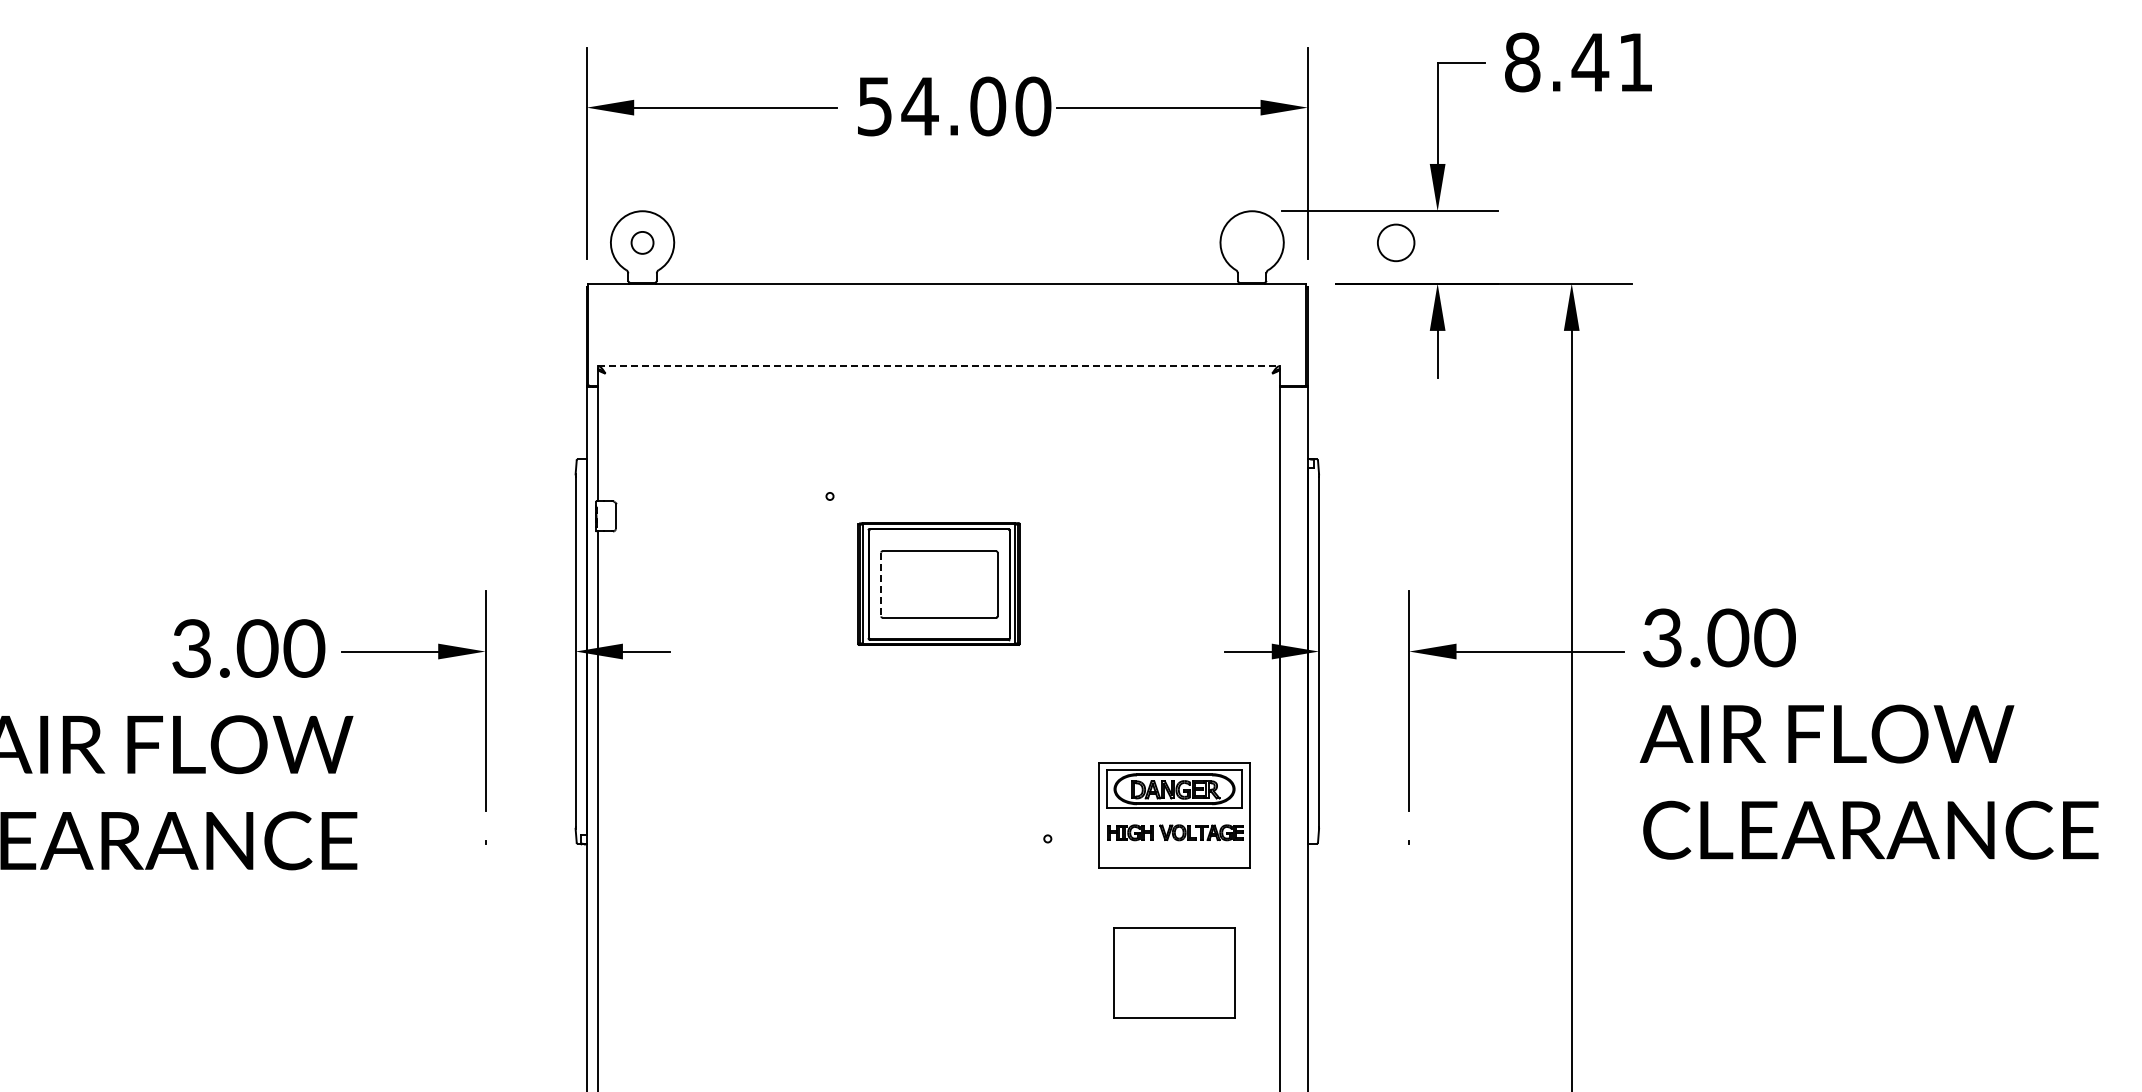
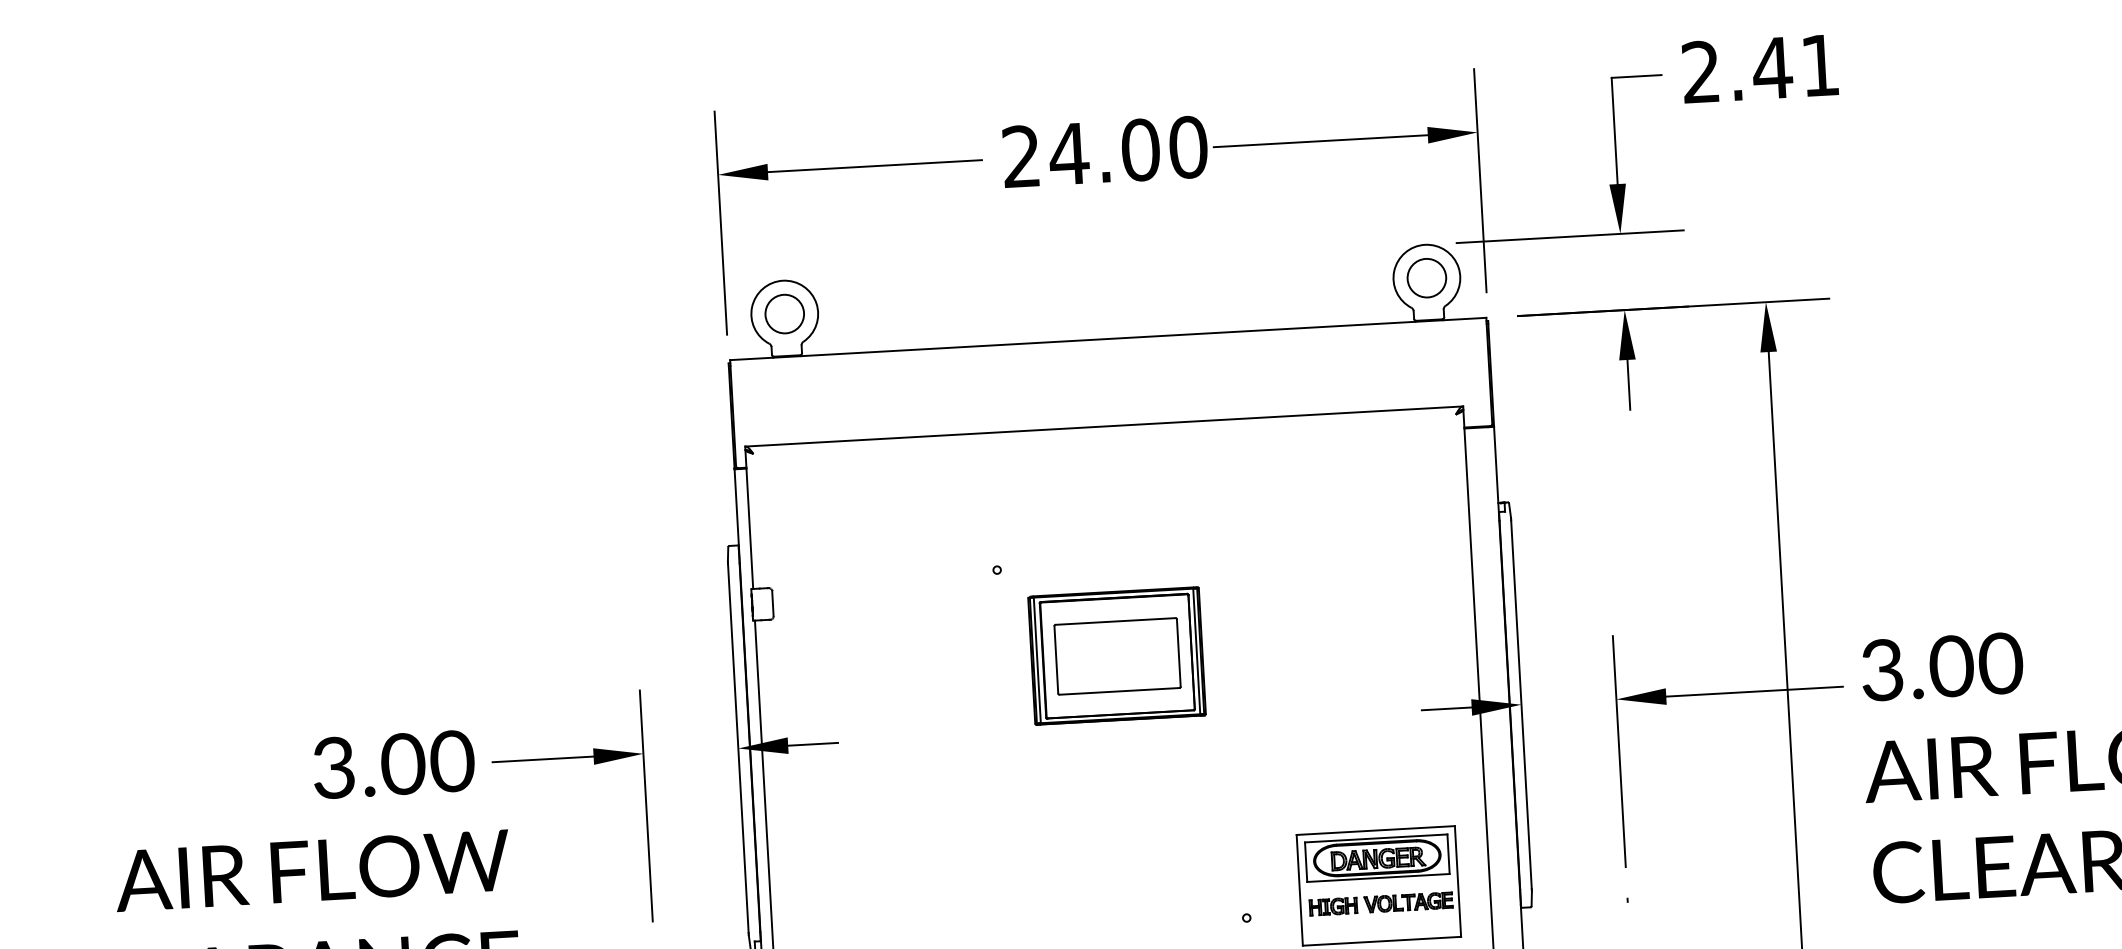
text: (1522, 62) -> (1701, 72), 8.41 -> 2.41
text: (874, 106) -> (1021, 156), 54.00 -> 24.00
circle: (642, 242) -> (784, 313), size x1.67
circle: (1396, 242) -> (1427, 277), moved
line: (938, 366) -> (1103, 426), dashed -> solid
line: (881, 584) -> (1056, 659), dashed -> solid

